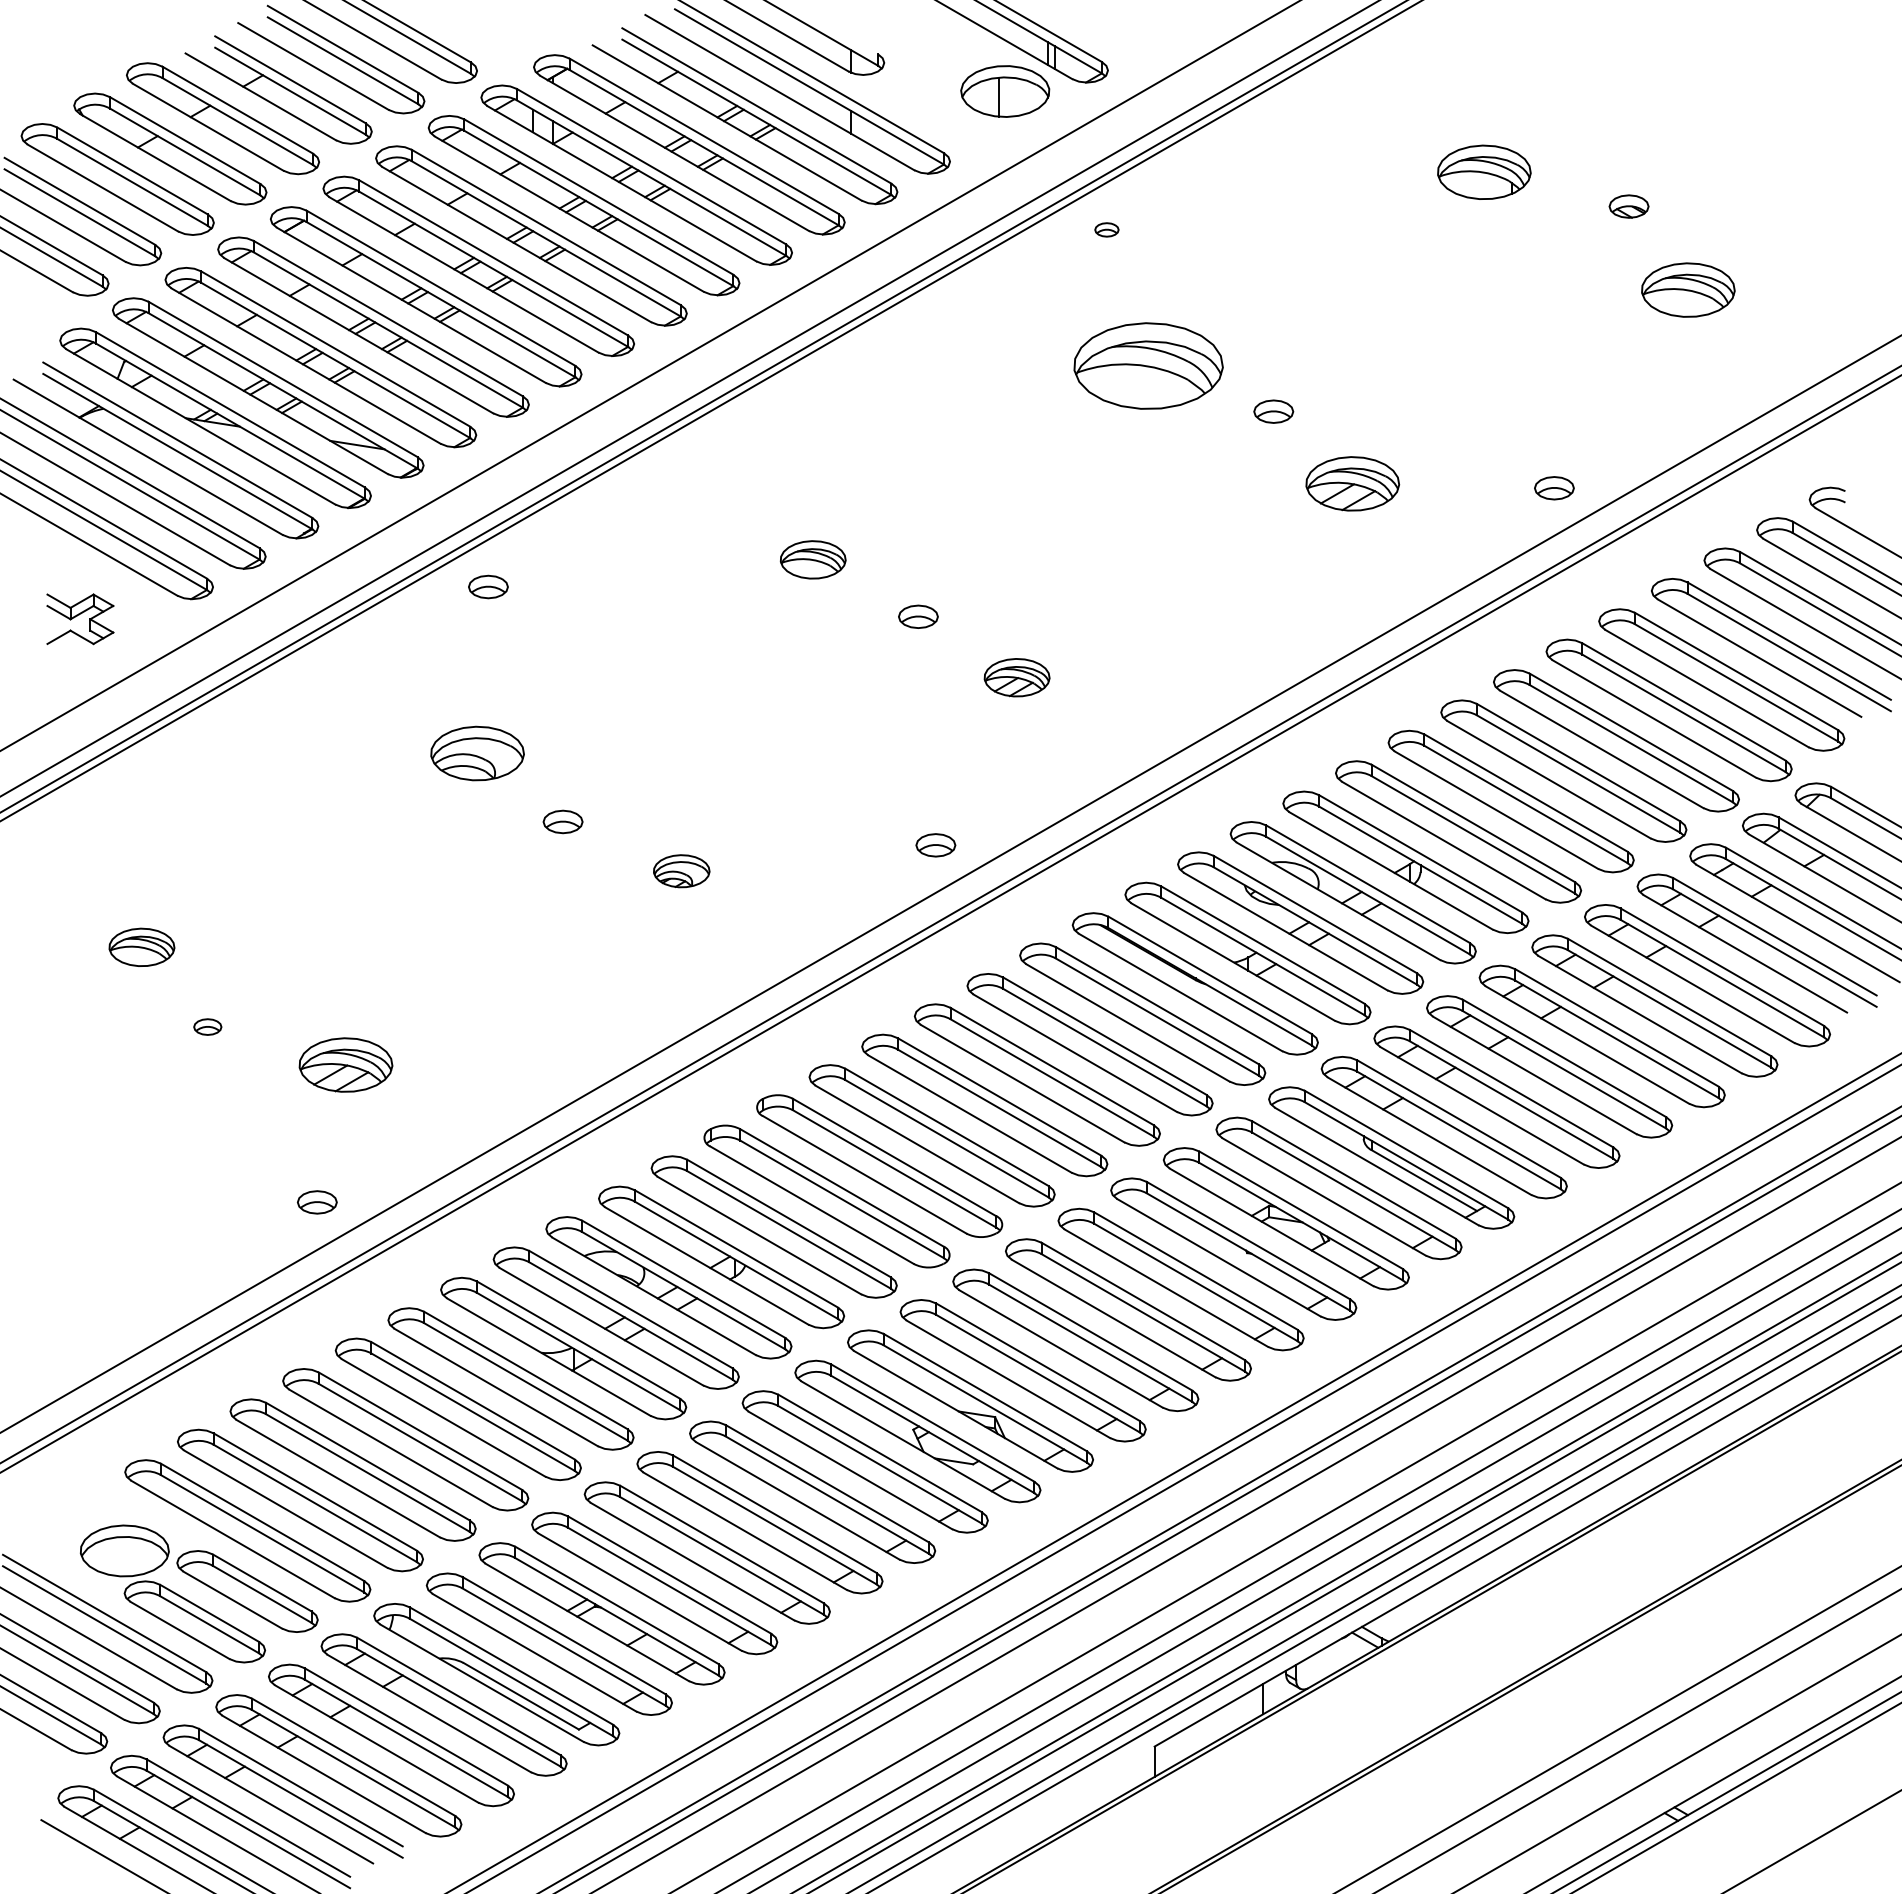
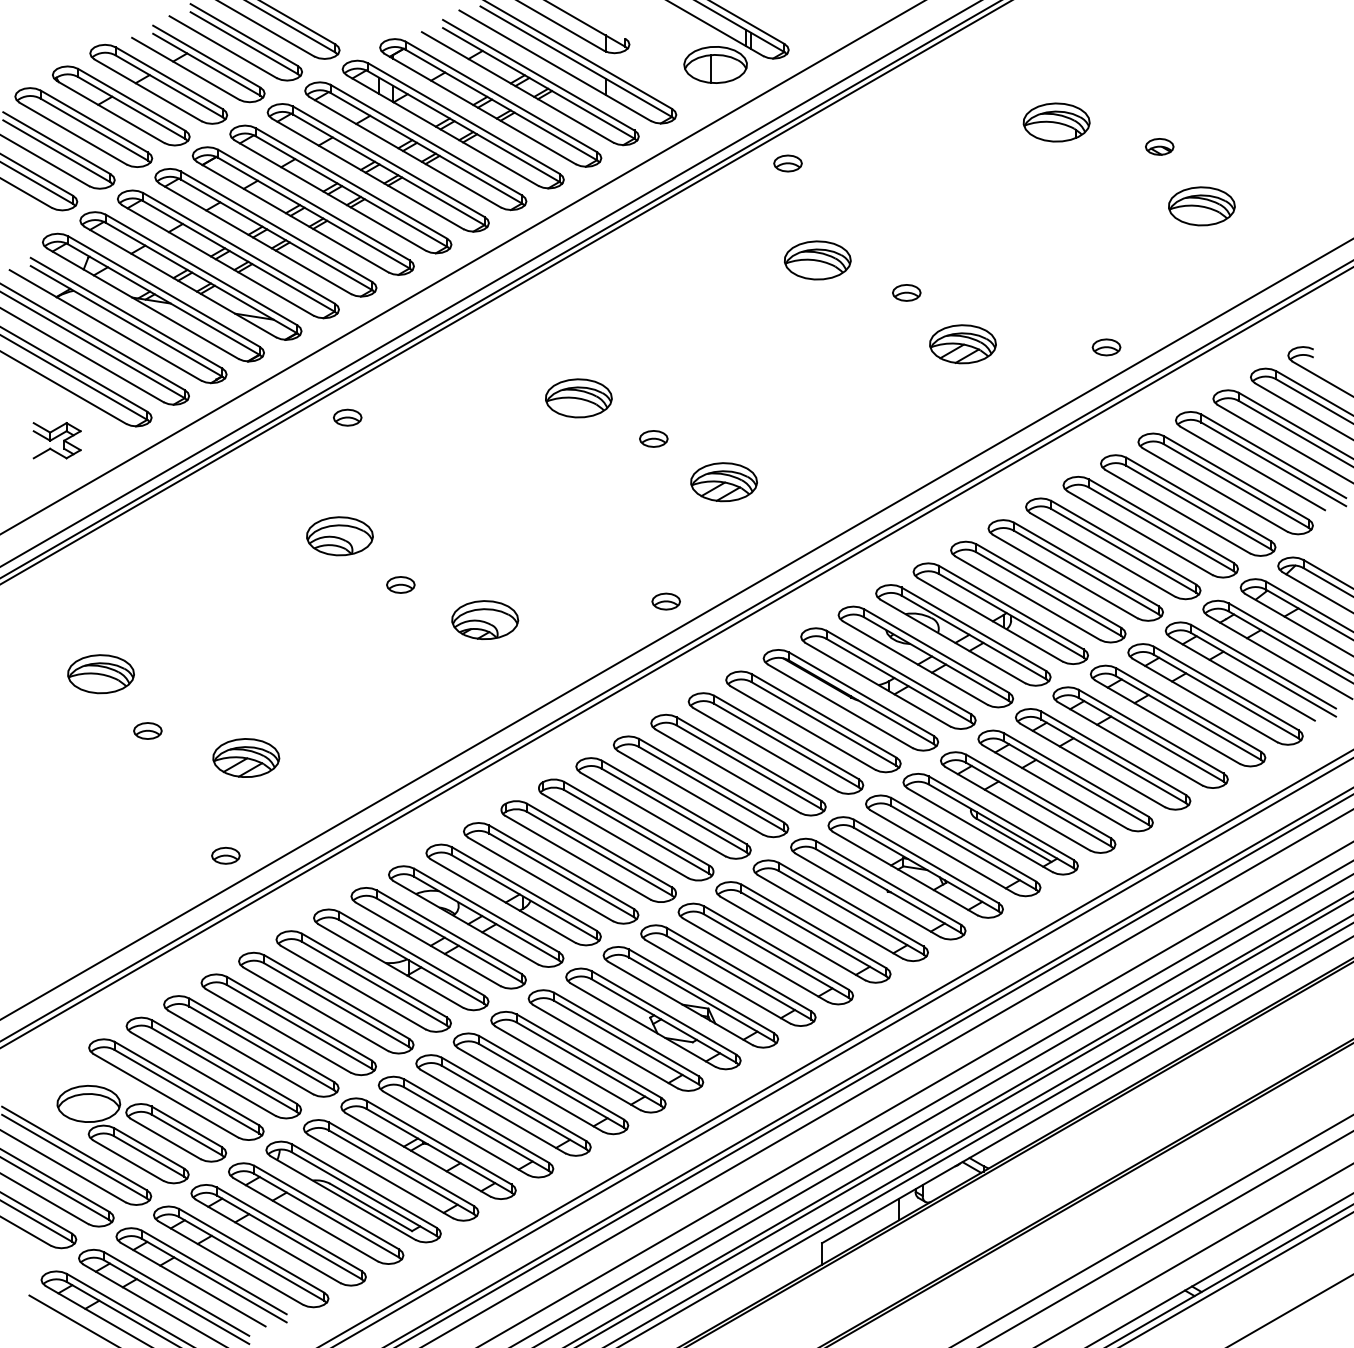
part: (1106, 229) -> (787, 163), size x1.67
part: (1148, 366) -> (817, 260), size x0.62
part: (812, 560) -> (578, 398), size x1.43
part: (1016, 677) -> (723, 482), size x1.43
part: (681, 870) -> (485, 619), size x1.67
part: (141, 947) -> (100, 674), size x1.43
part: (207, 1026) -> (147, 730), size x1.43

